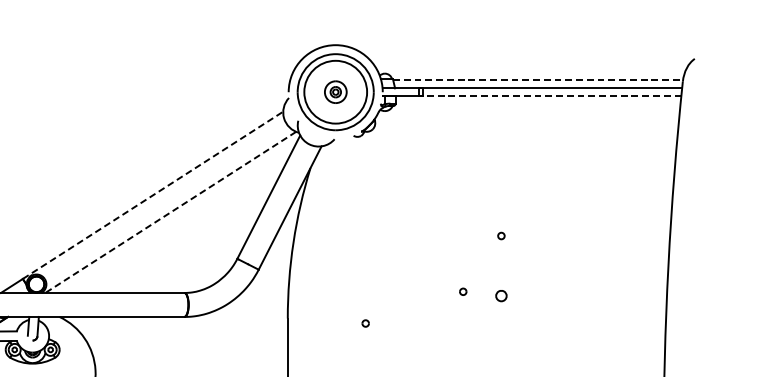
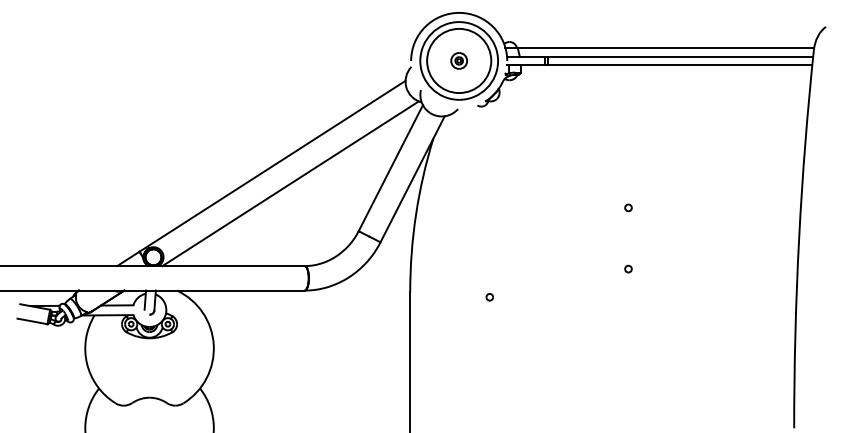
line: (538, 80) -> (666, 48), dashed -> solid
part: (335, 91) -> (458, 60), size x0.71
line: (551, 95) -> (679, 64), dashed -> solid
line: (153, 195) -> (272, 166), dashed -> solid
line: (170, 213) -> (290, 184), dashed -> solid
part: (463, 291) -> (589, 264), removed
part: (501, 295) -> (628, 268), size x0.62

